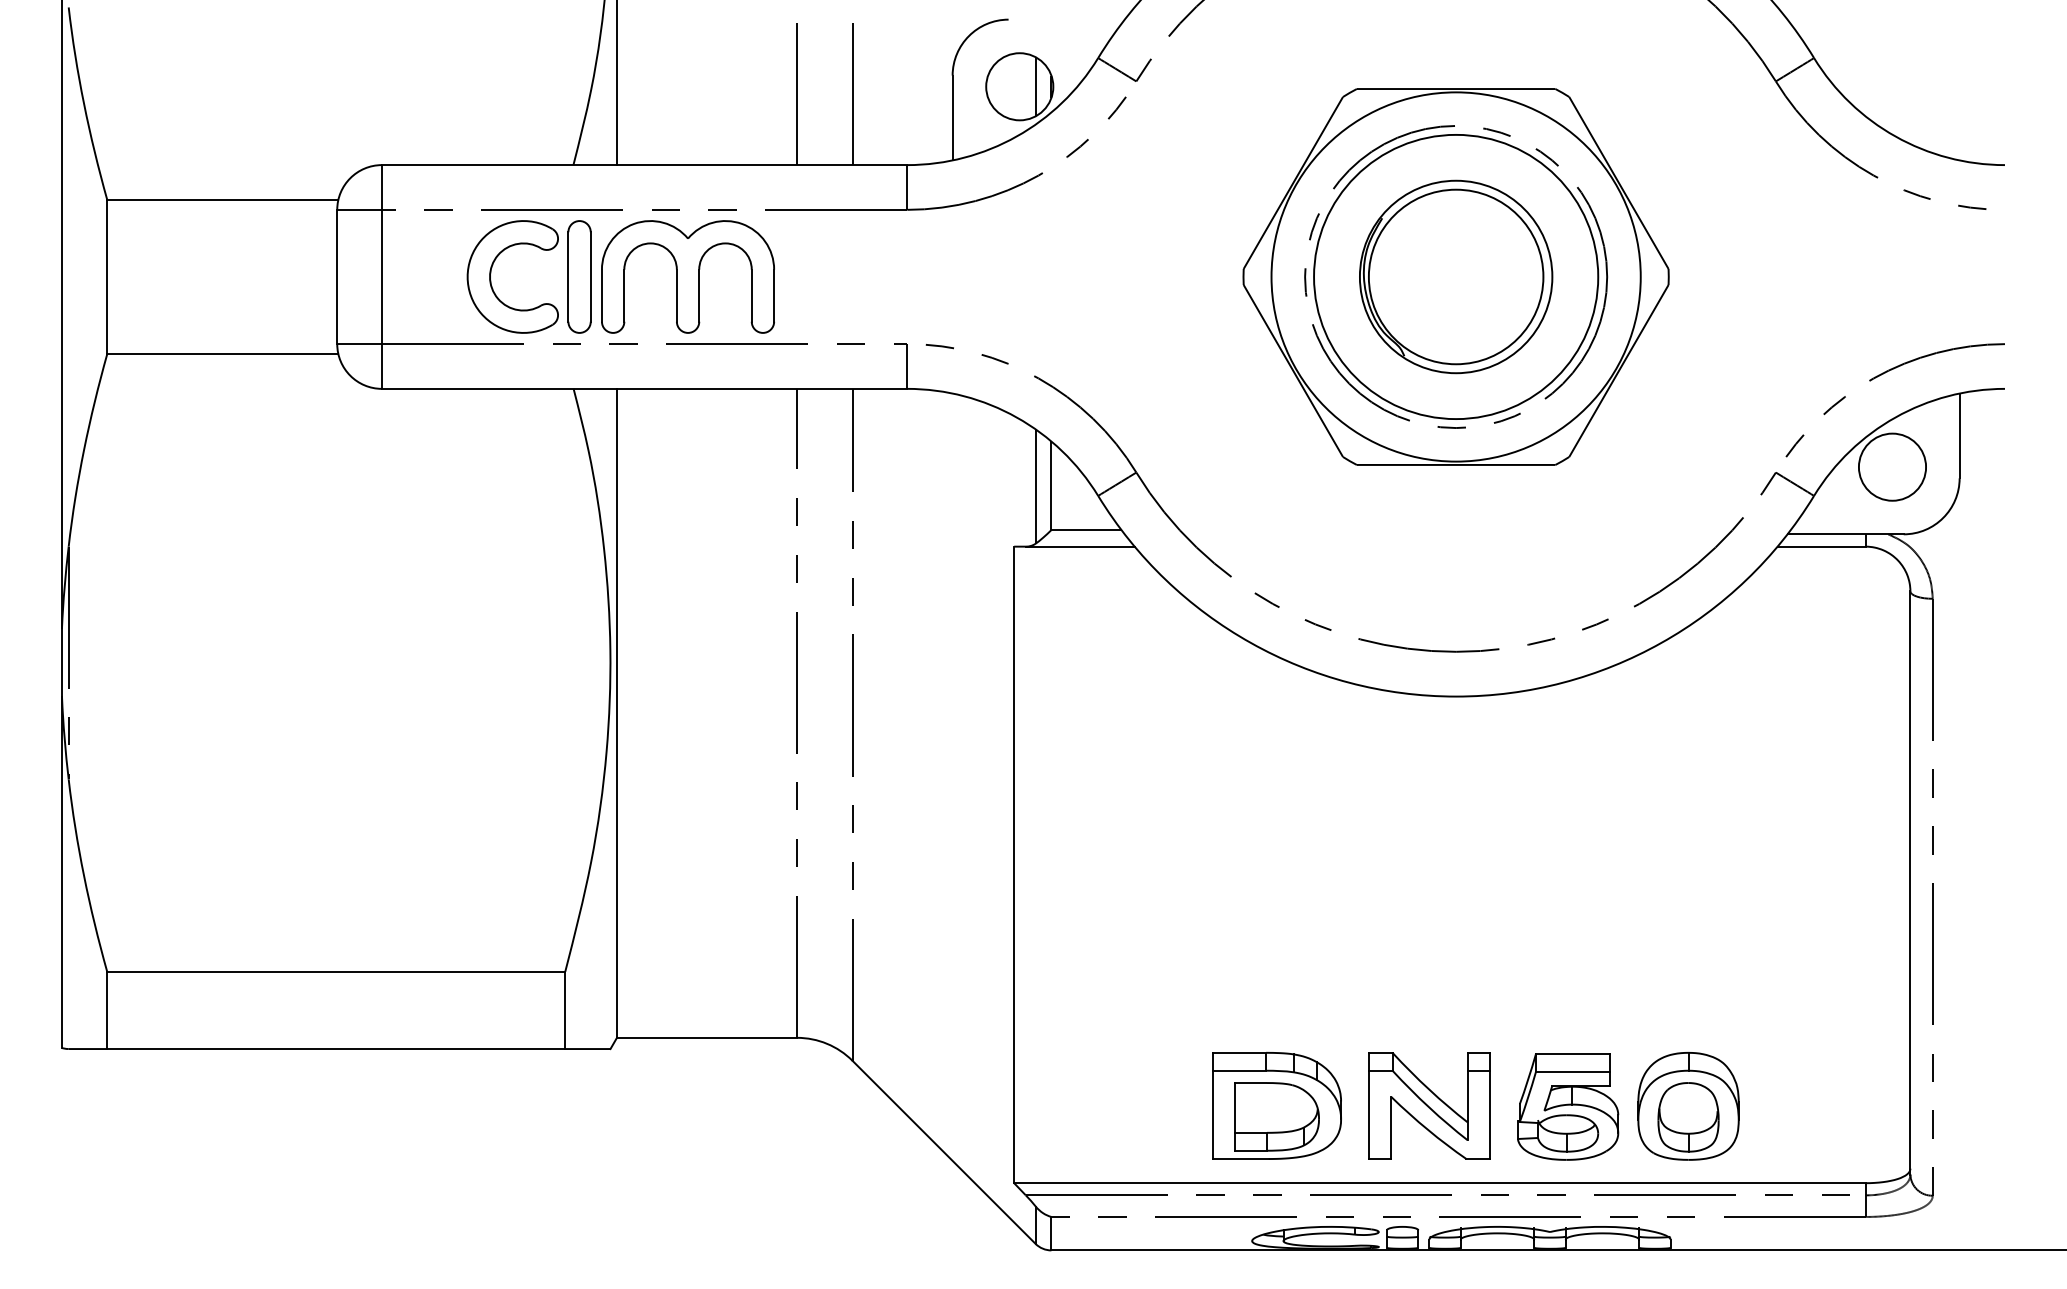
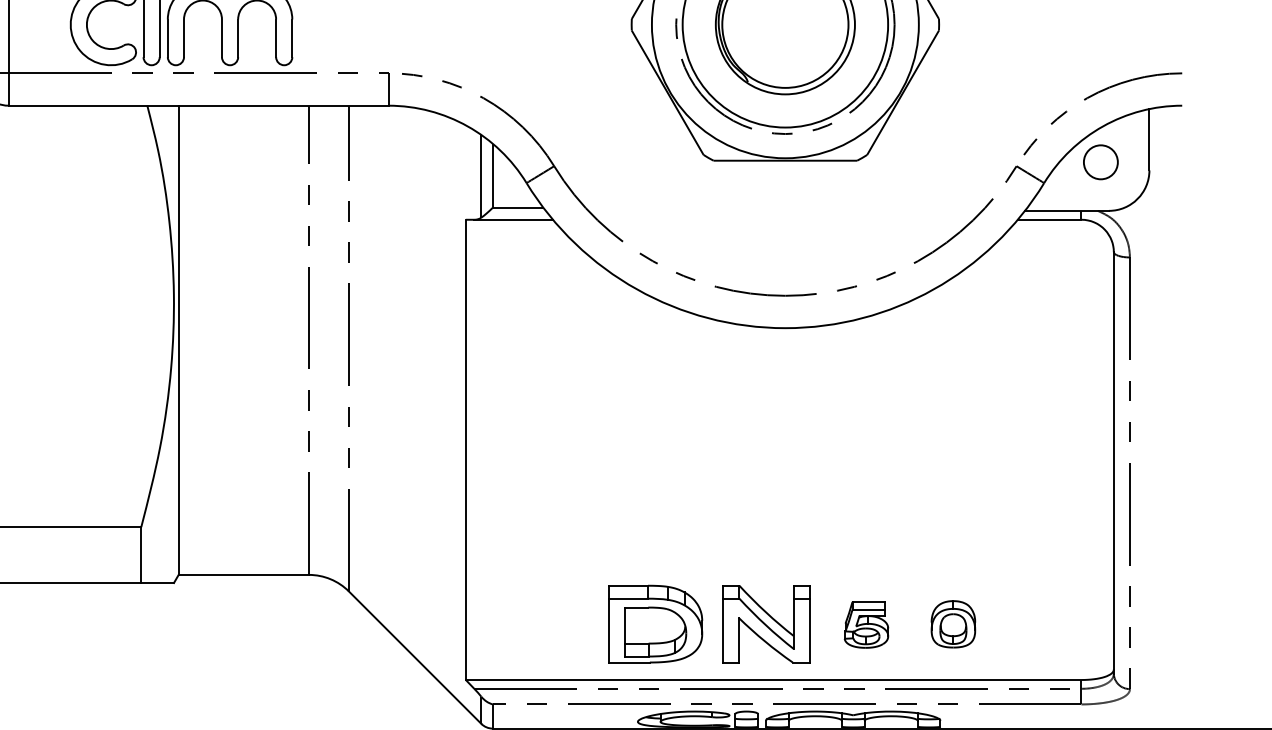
circle: (1892, 466) -> (1100, 161), size x0.7
part: (1688, 1105) -> (953, 623), size x0.6
part: (1568, 1106) -> (866, 624), size x0.6

